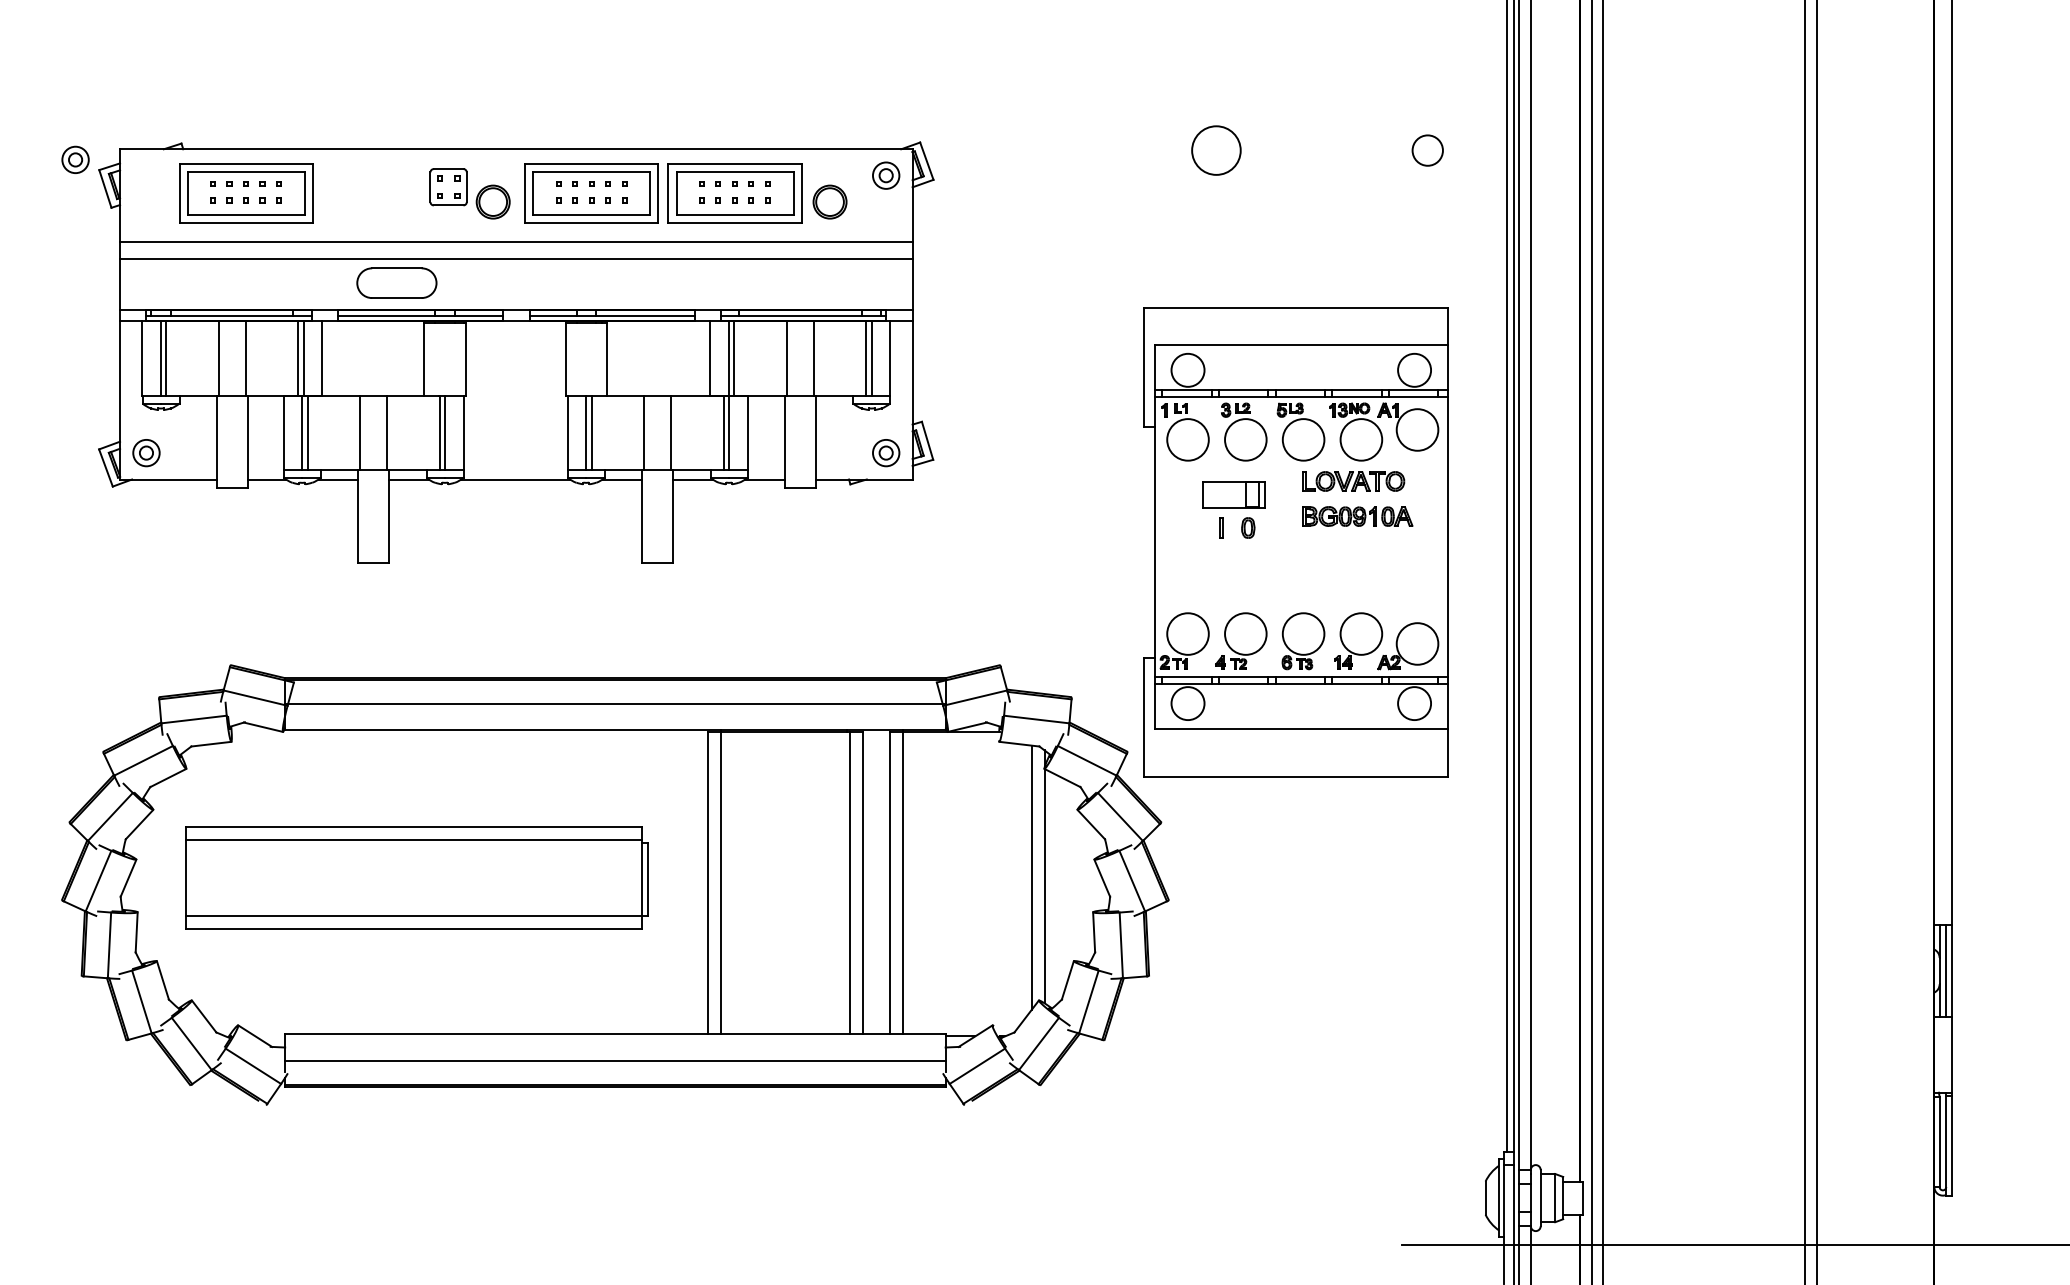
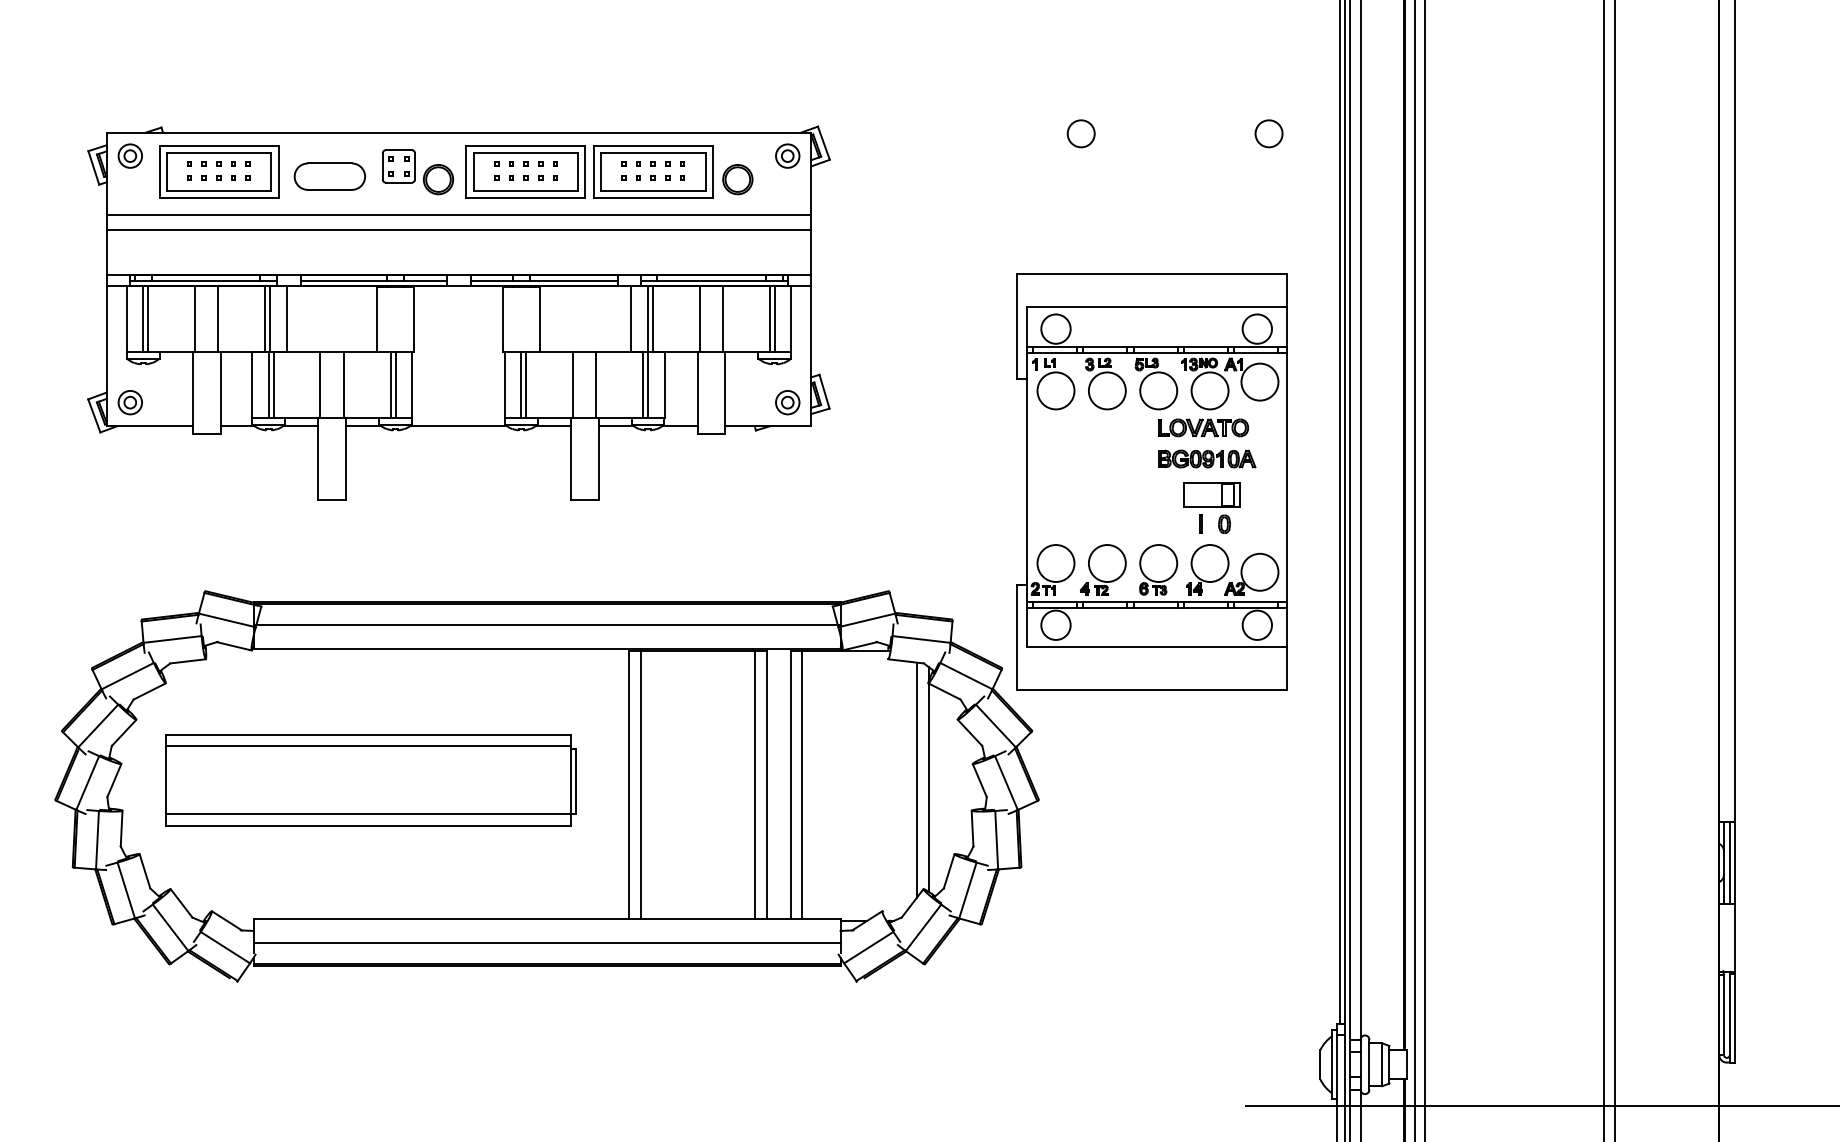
circle: (1215, 150) -> (1080, 133), size x0.62
part: (74, 159) -> (129, 155), moved
part: (396, 282) -> (329, 176), moved
part: (1233, 509) -> (1211, 507), moved

